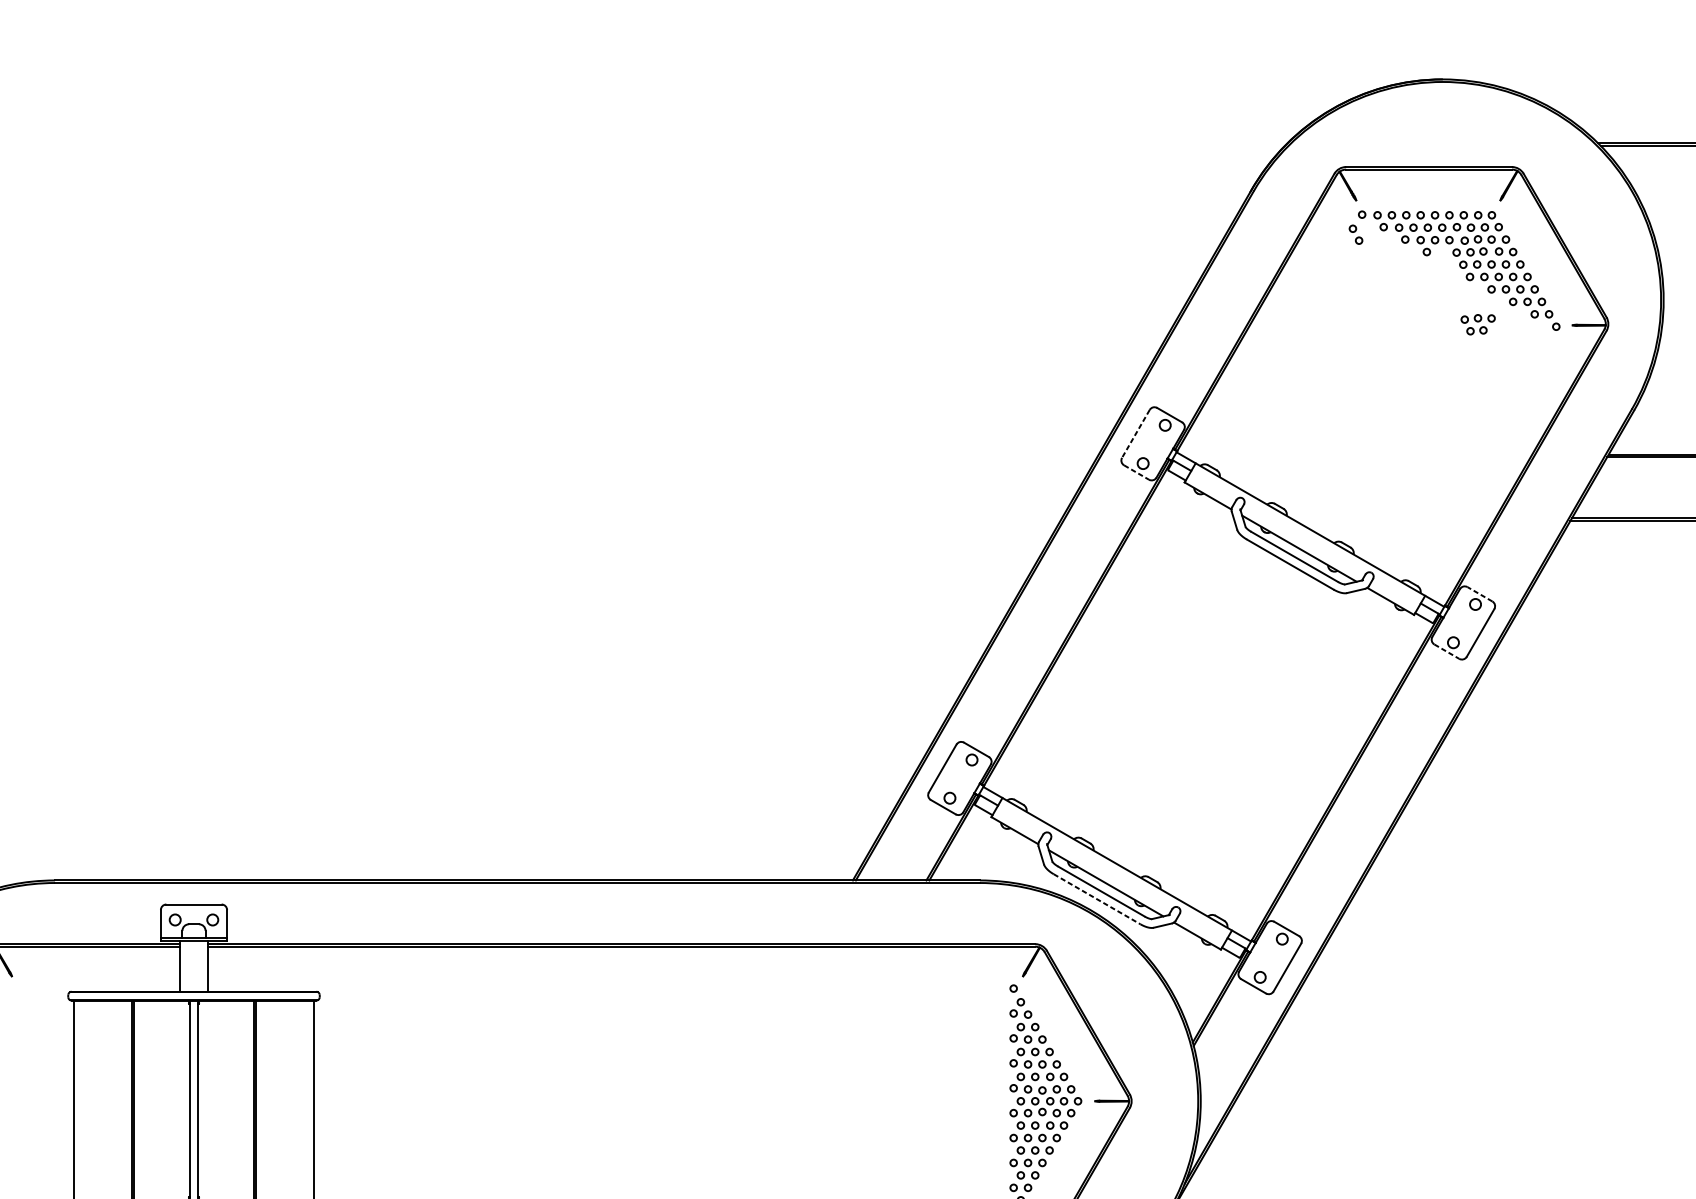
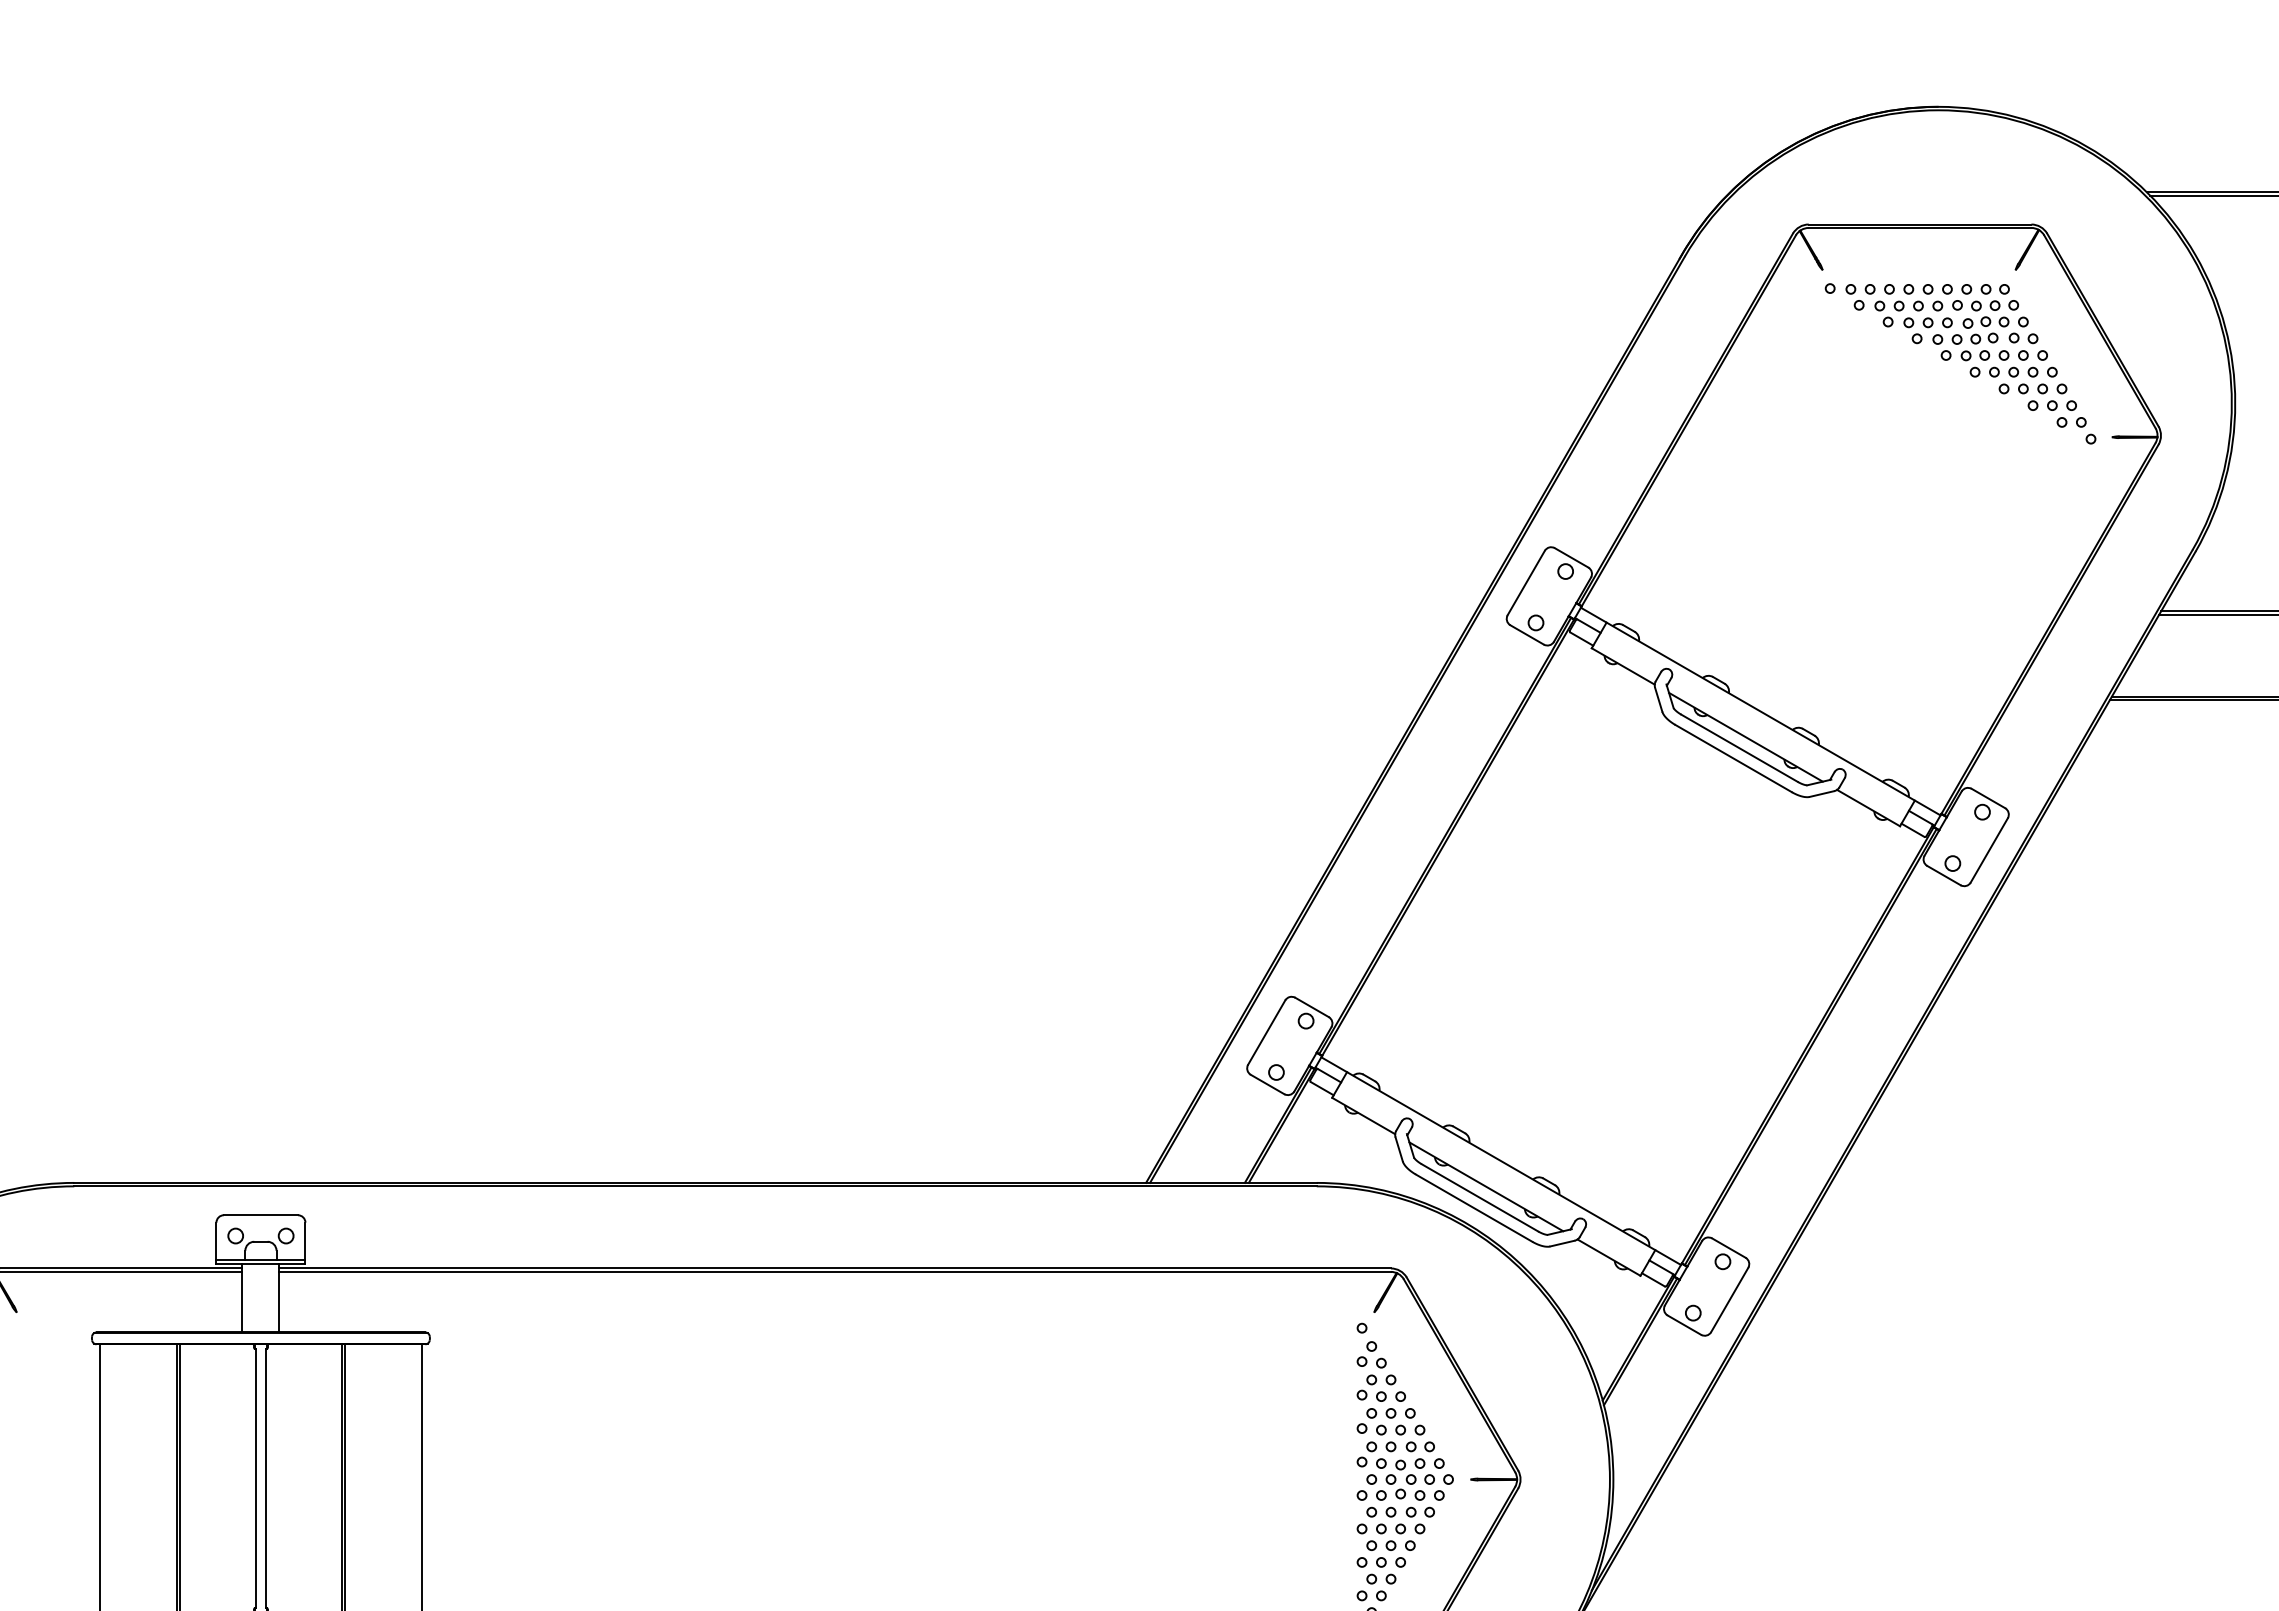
part: (1355, 234) -> (1941, 347), moved
part: (1477, 324) -> (1985, 436), removed
line: (1136, 434) -> (1526, 583), dashed -> solid
line: (1136, 472) -> (1527, 635), dashed -> solid
line: (1479, 594) -> (1988, 798), dashed -> solid
line: (1447, 651) -> (1944, 875), dashed -> solid
line: (1097, 899) -> (1474, 1208), dashed -> solid

